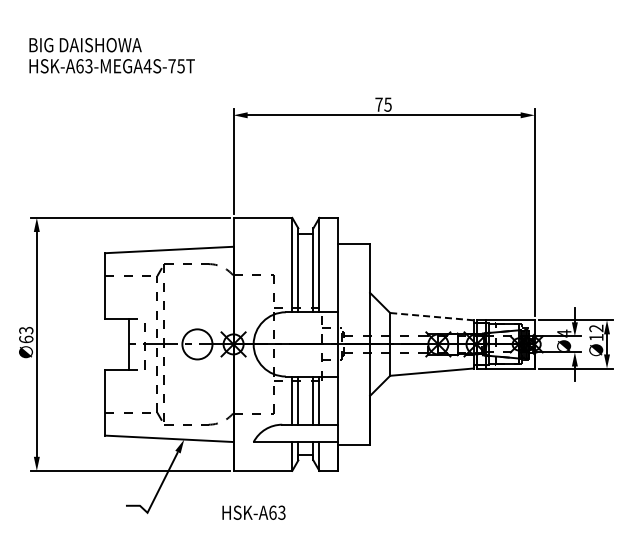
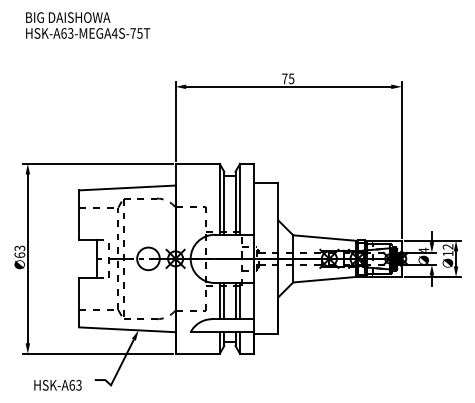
text: (111, 55) -> (87, 25), moved
line: (431, 316) -> (324, 237), dashed -> solid
text: (253, 512) -> (57, 385), moved

